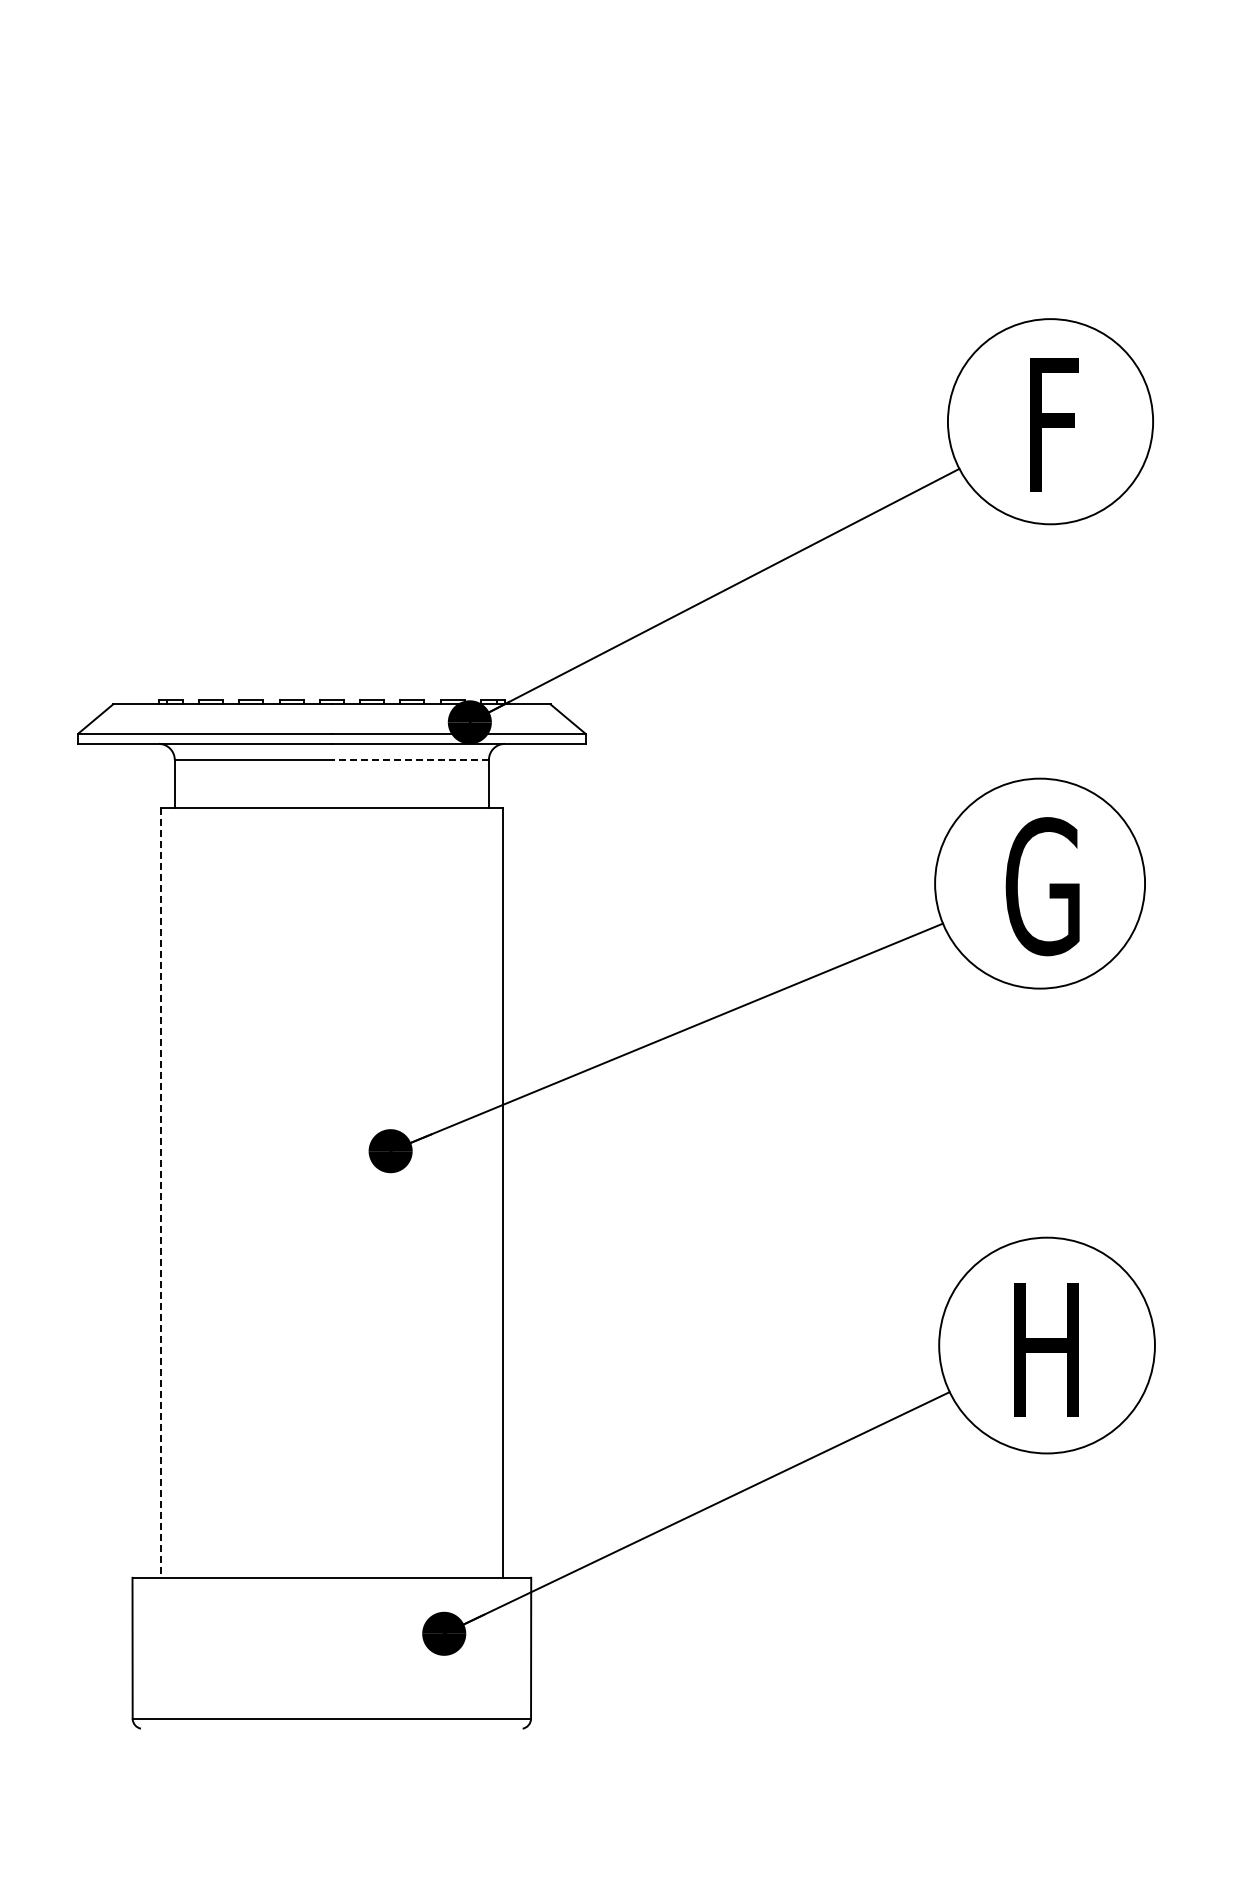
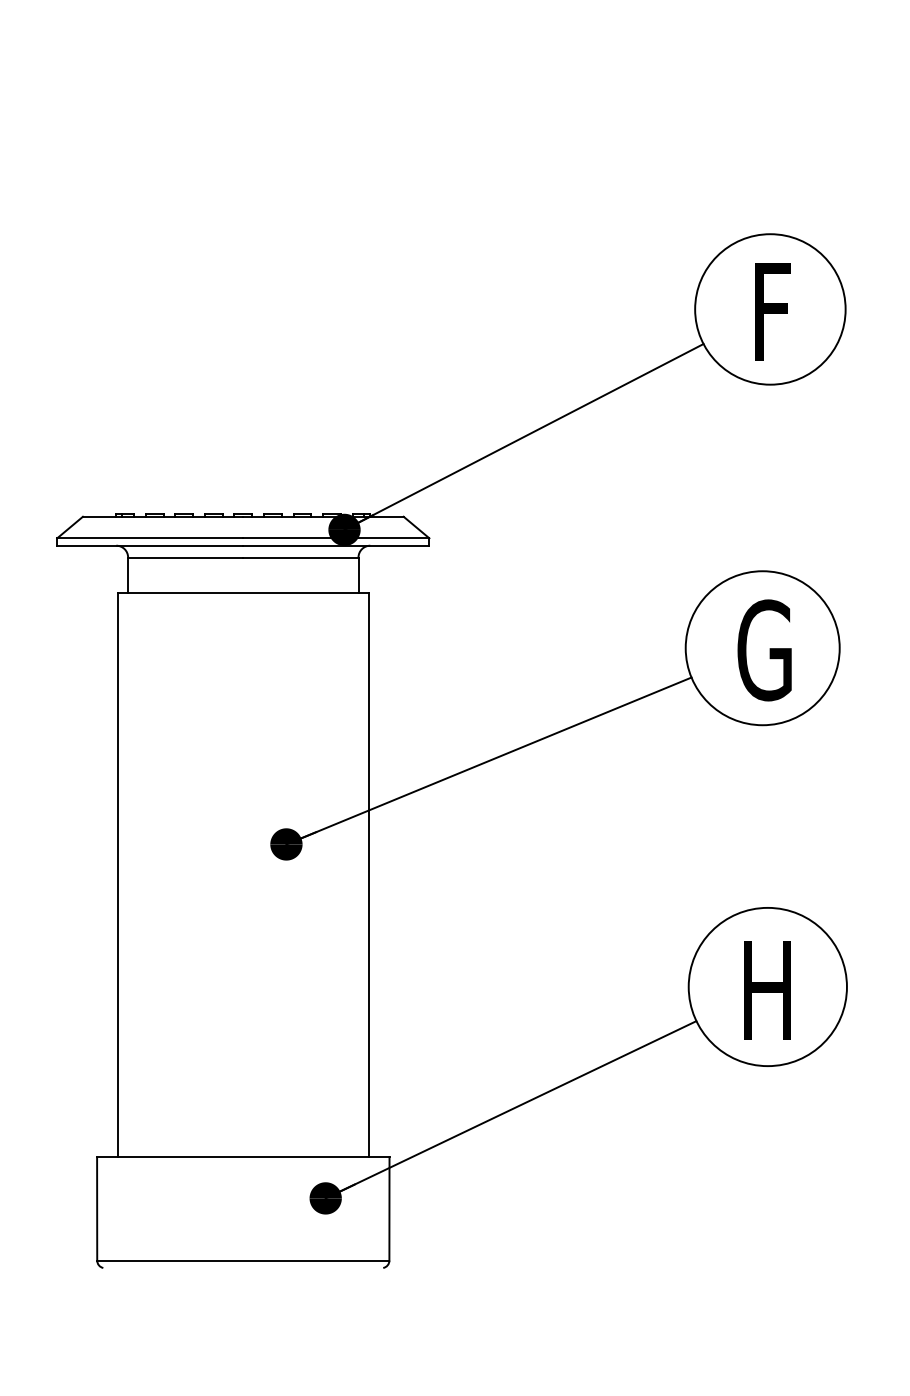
line: (410, 759) -> (300, 557), dashed -> solid
line: (161, 1193) -> (118, 875), dashed -> solid

